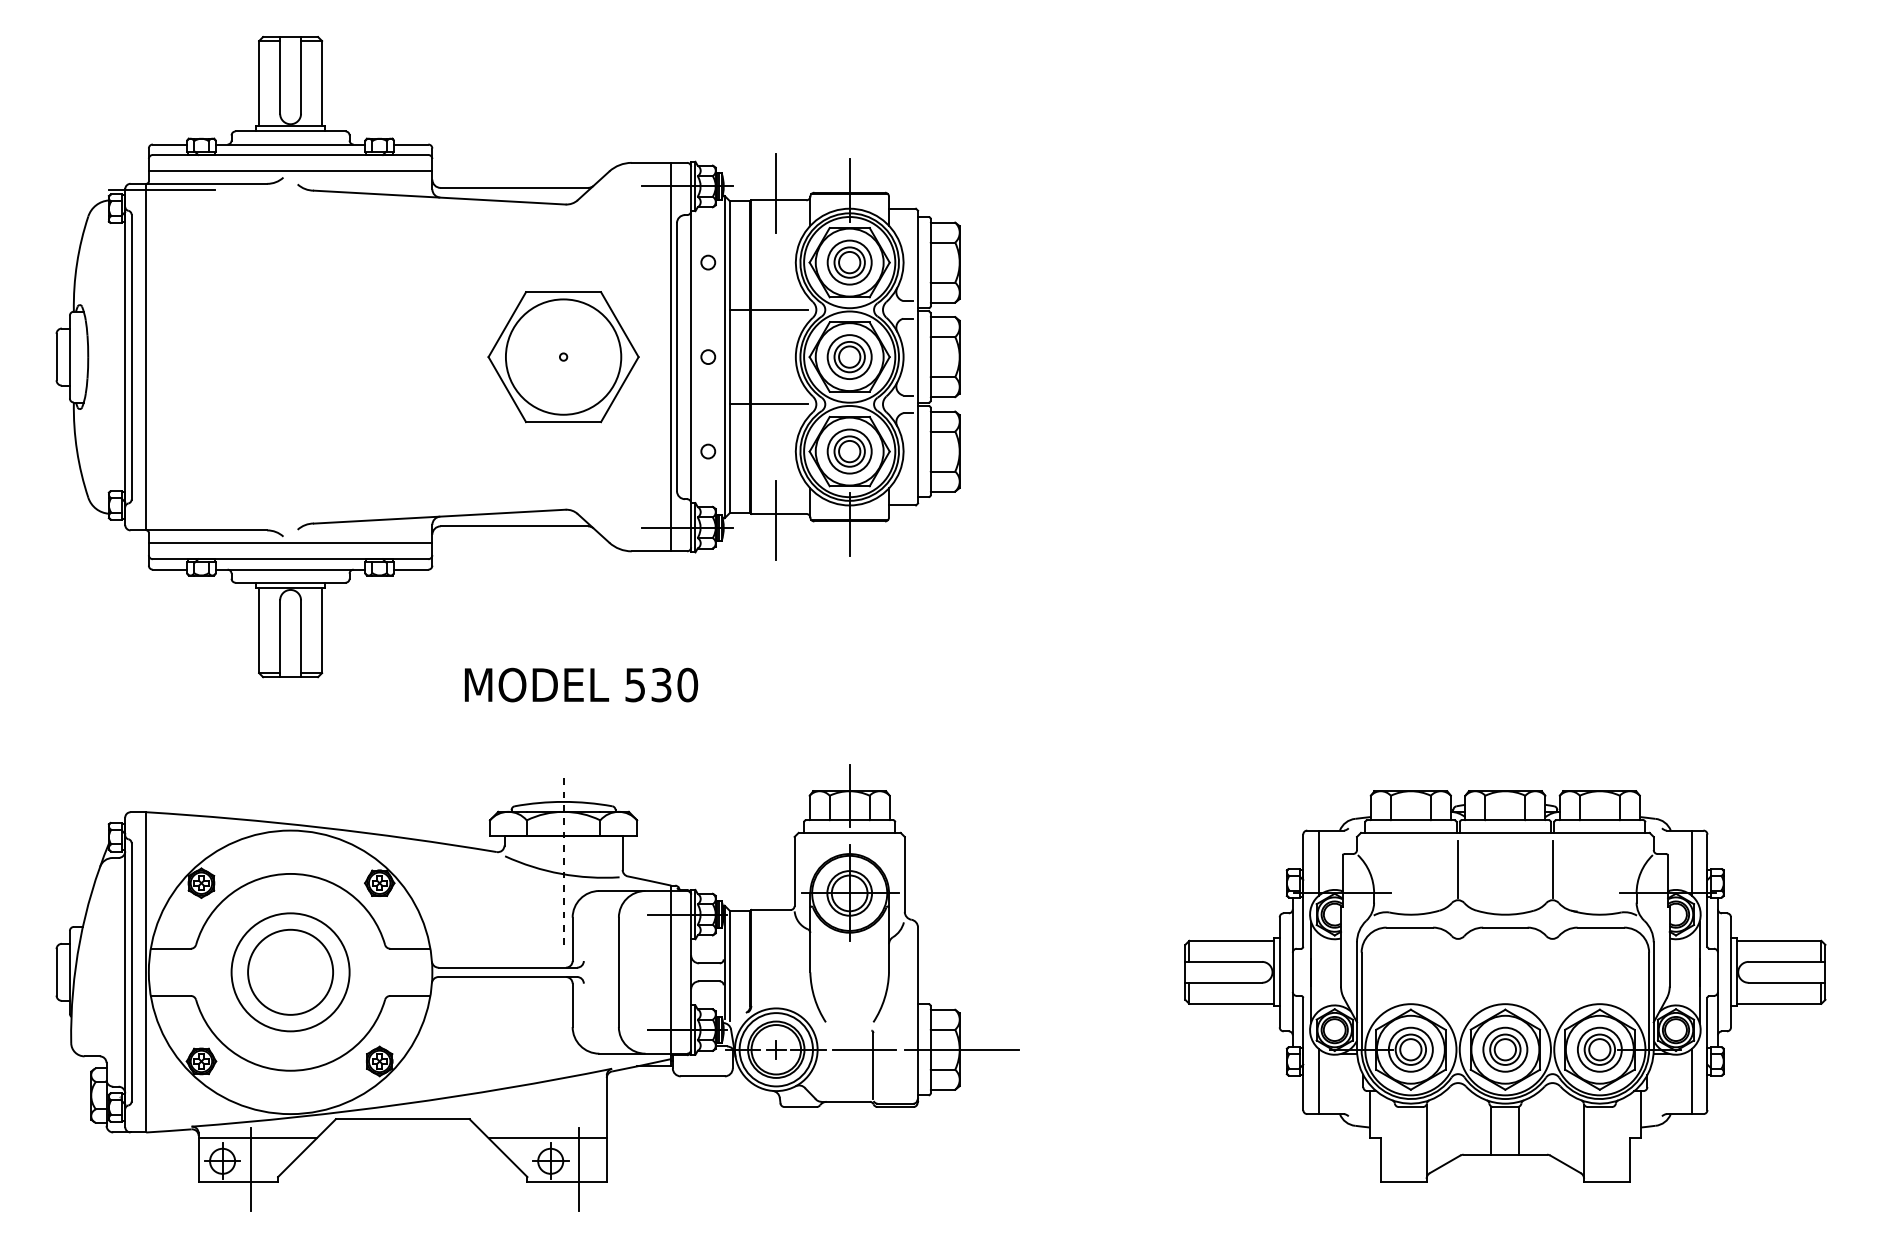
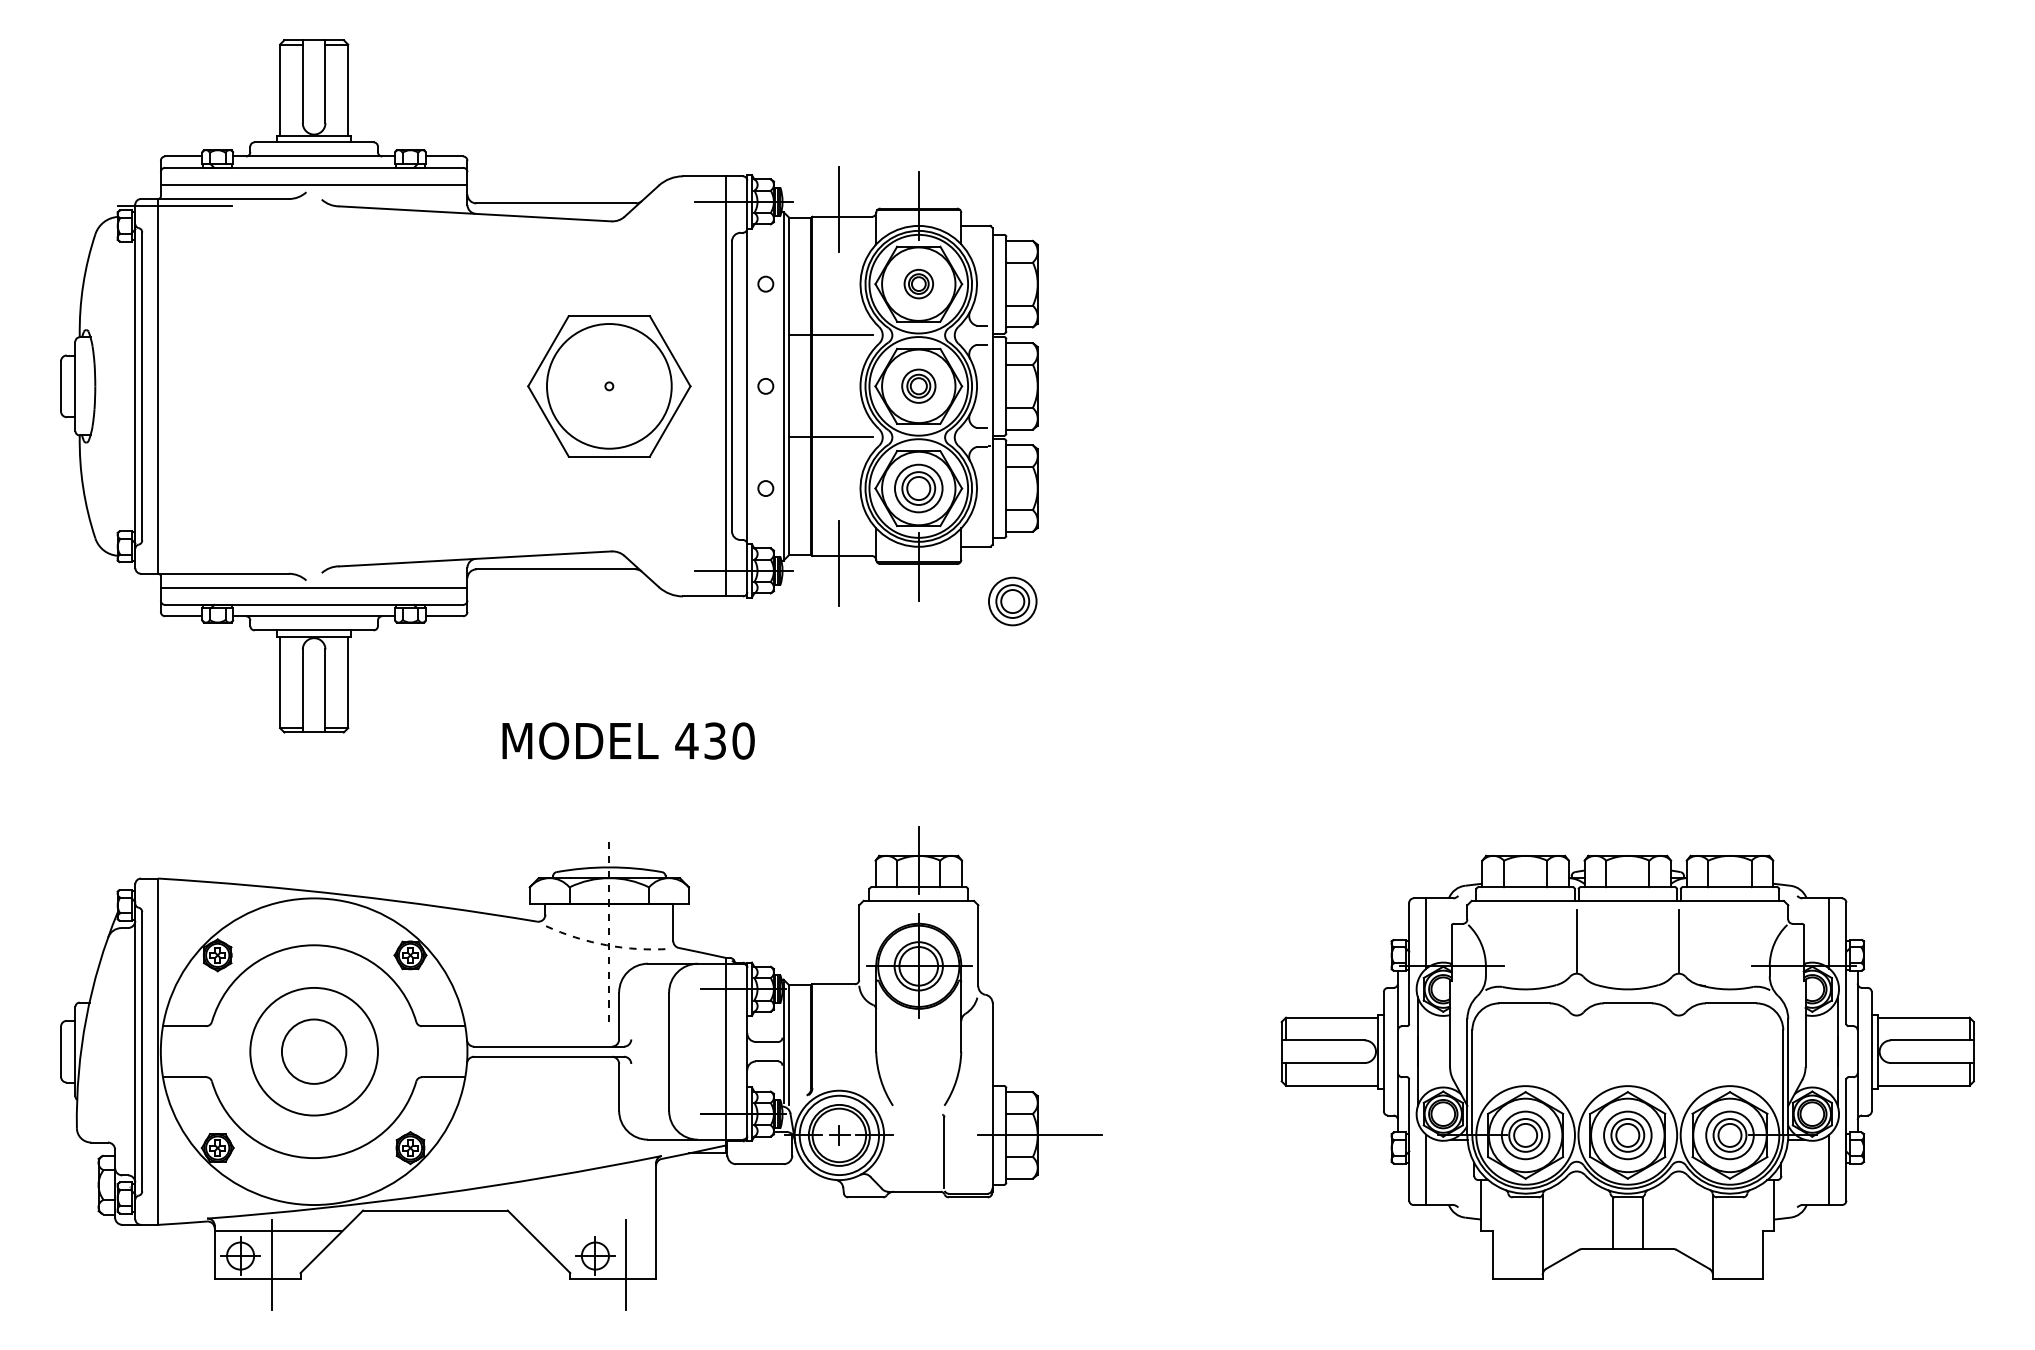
part: (849, 261) -> (918, 283), size x0.6
part: (849, 356) -> (918, 385), size x0.7
part: (936, 556) -> (1012, 601), added
text: (634, 685) -> (686, 741), 530 -> 430
arc: (560, 874) -> (606, 945), solid -> dashed
circle: (290, 972) -> (314, 1051), size x0.7
line: (865, 1049) -> (935, 1135), removed
line: (548, 1138) -> (592, 1231), removed

